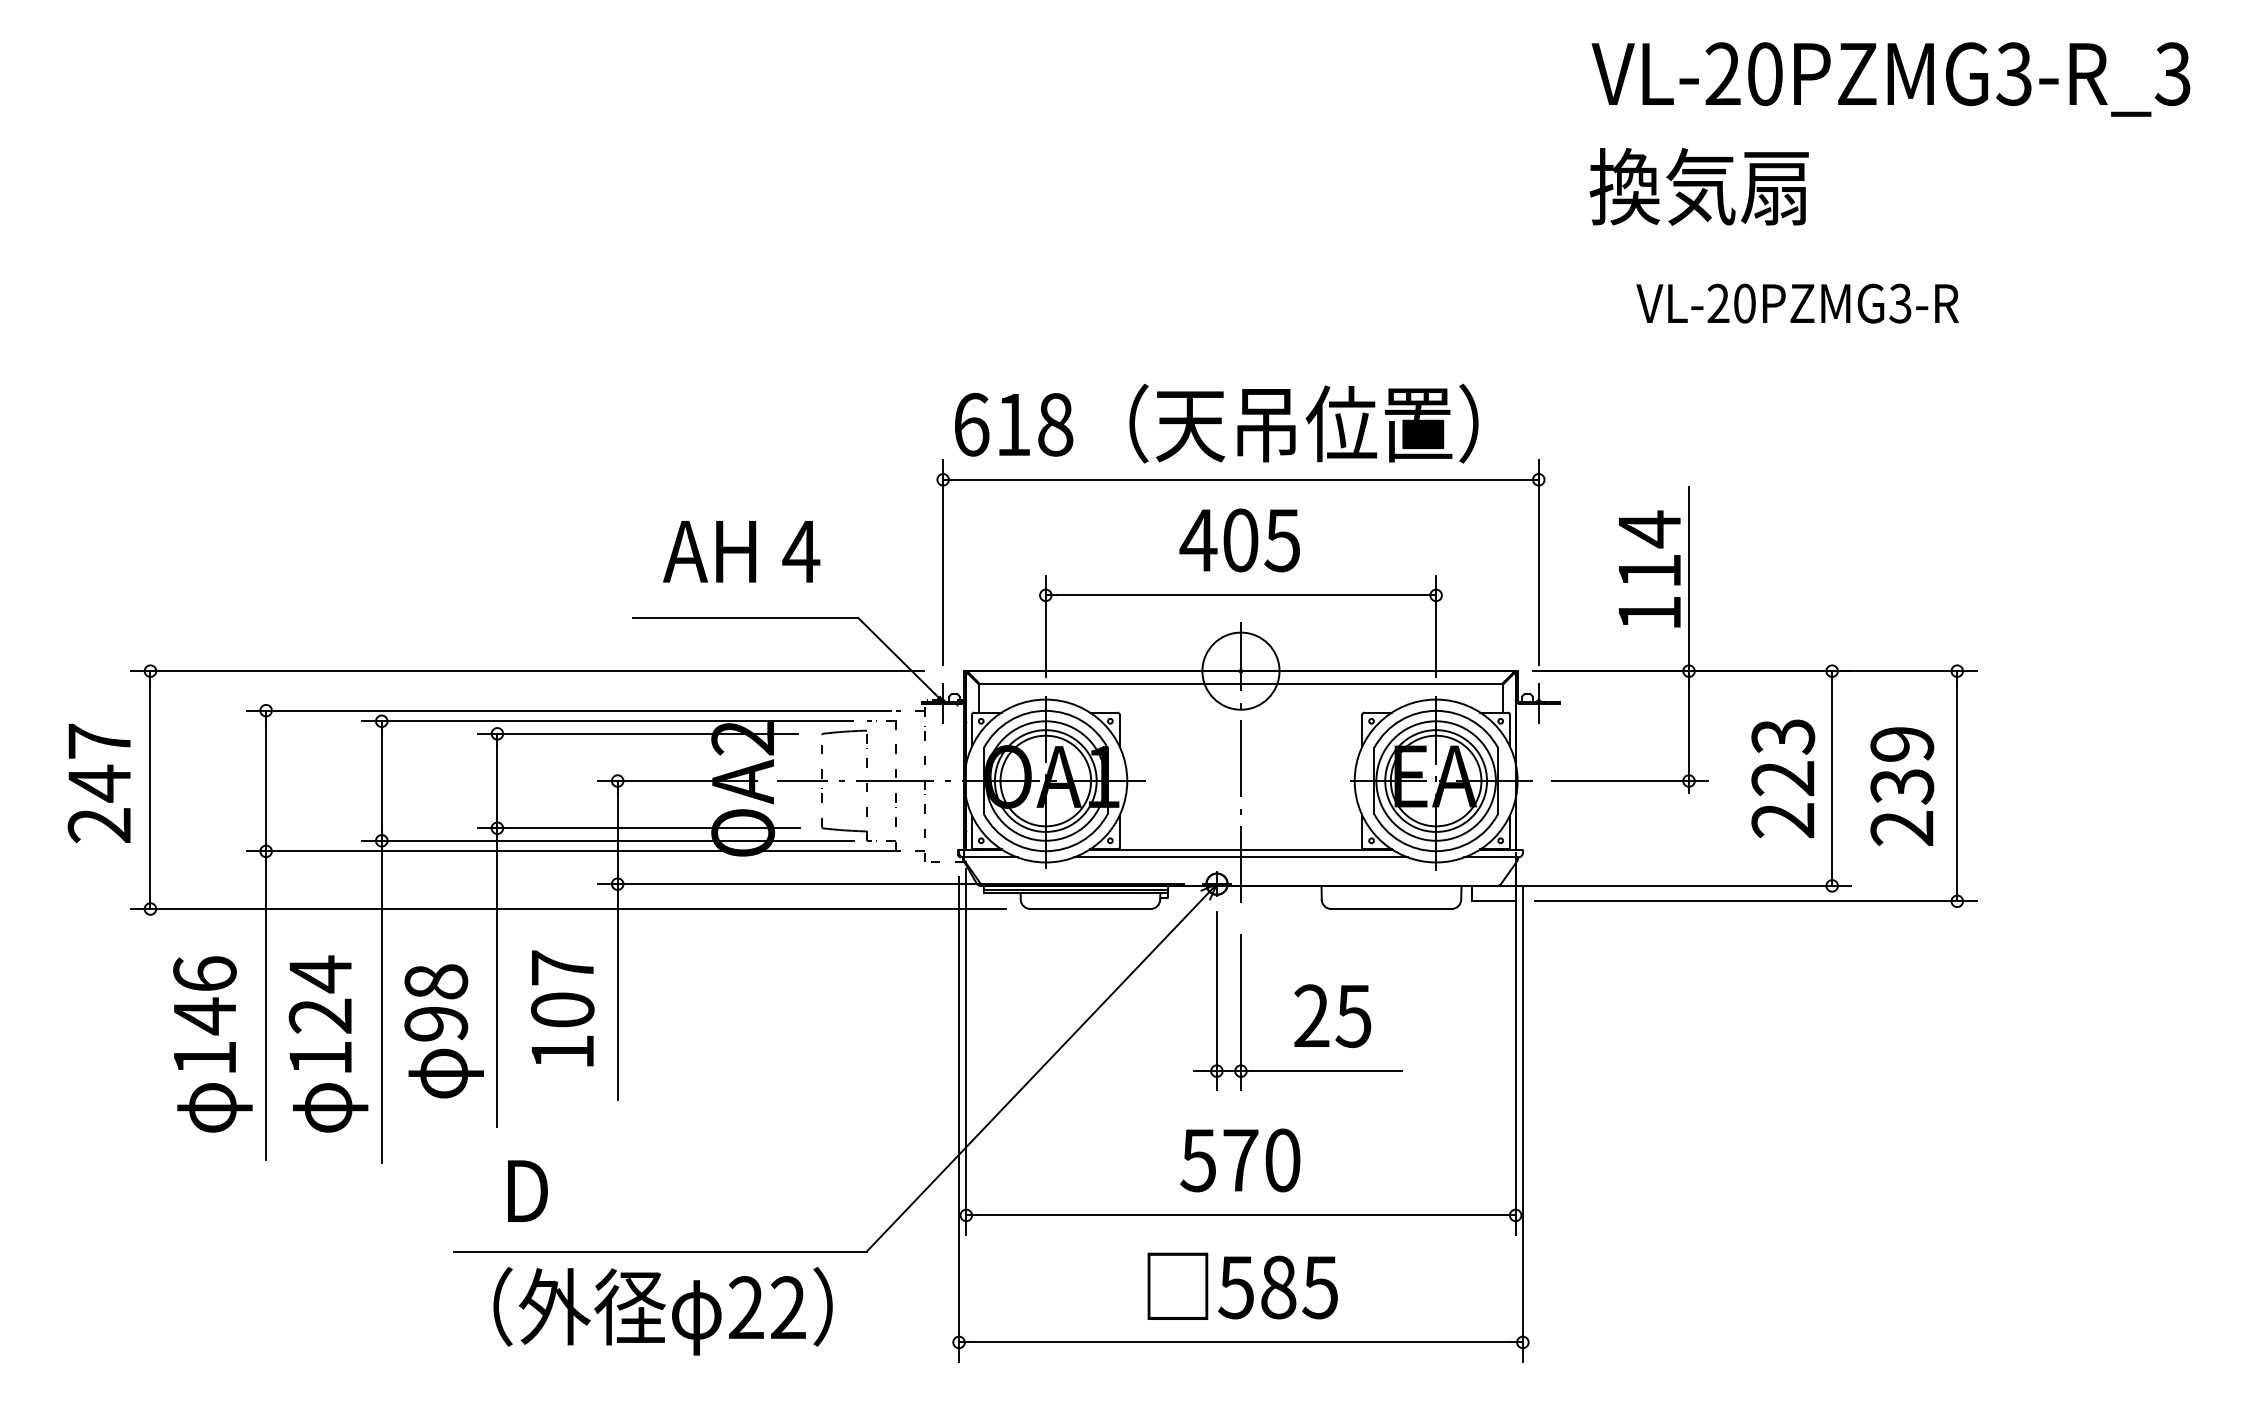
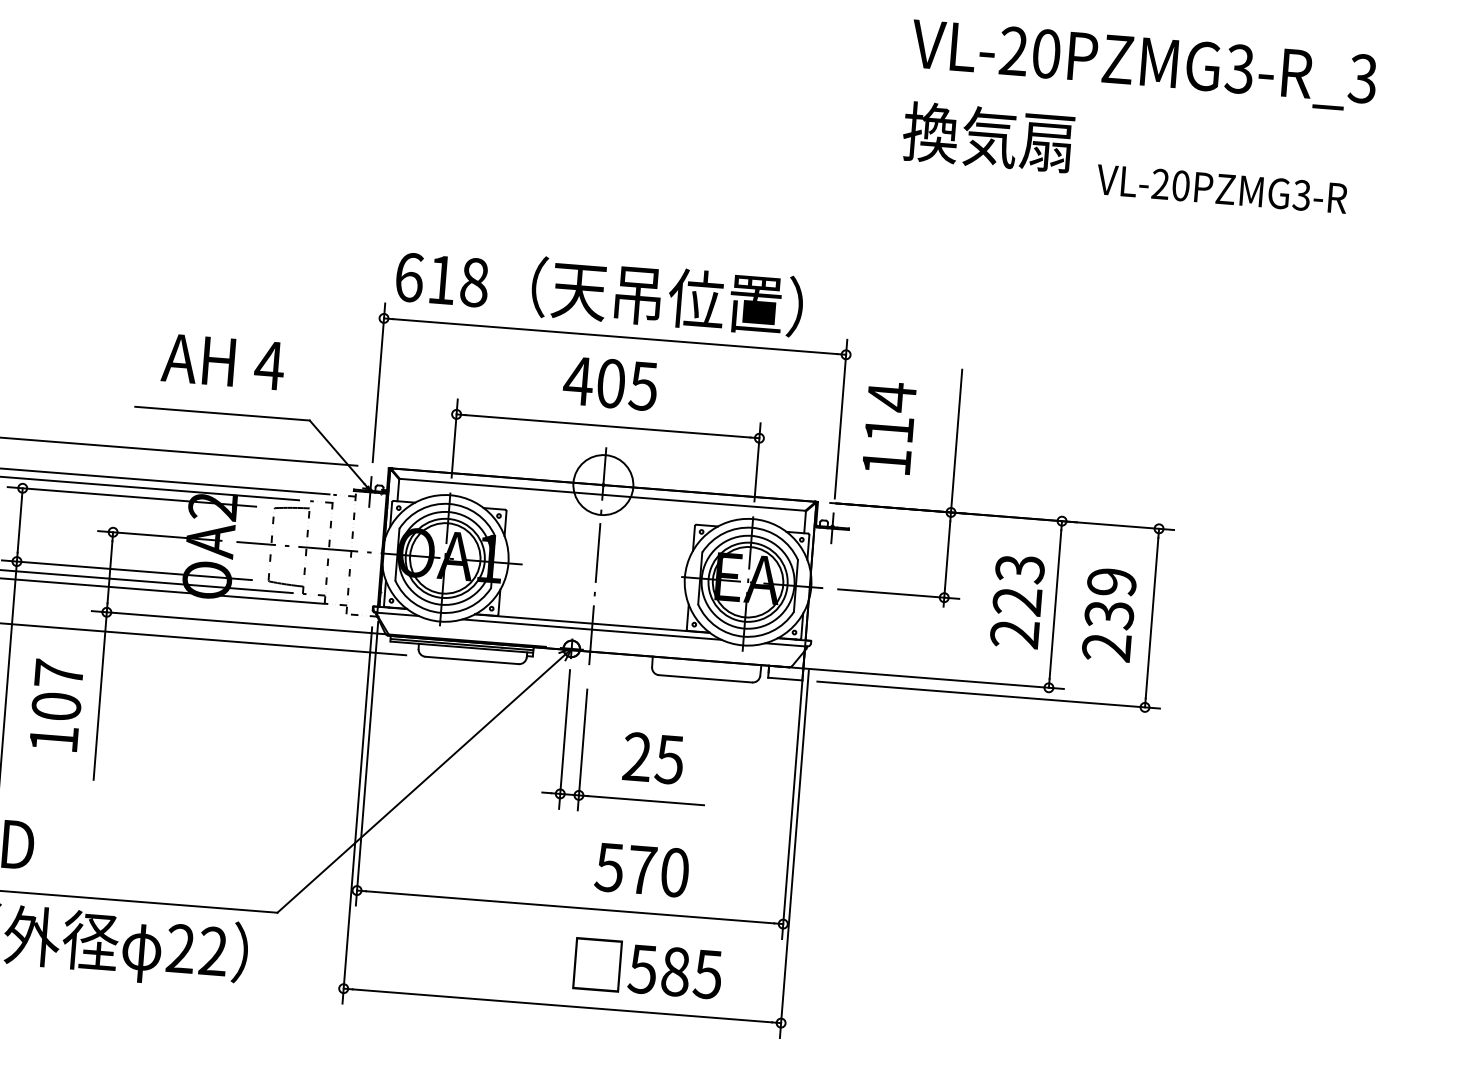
text: (1797, 303) -> (1221, 189), moved
text: (1649, 568) -> (889, 427), moved
text: (1240, 1160) -> (642, 870), moved
text: (1242, 1285) -> (647, 968), moved

